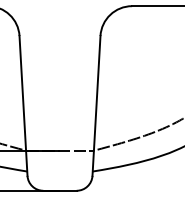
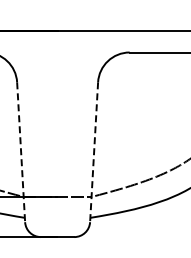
line: (23, 106) -> (21, 152), solid -> dashed
line: (96, 106) -> (94, 152), solid -> dashed

